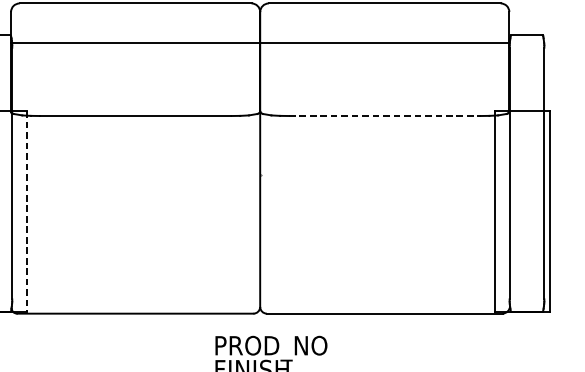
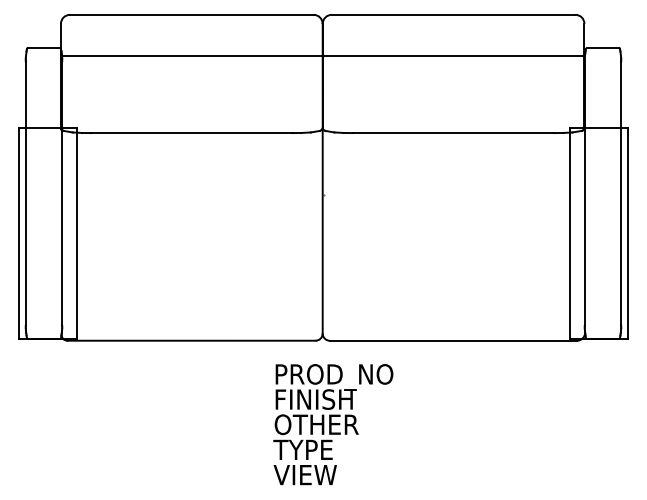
line: (384, 116) -> (453, 133), dashed -> solid
line: (26, 211) -> (77, 233), dashed -> solid

